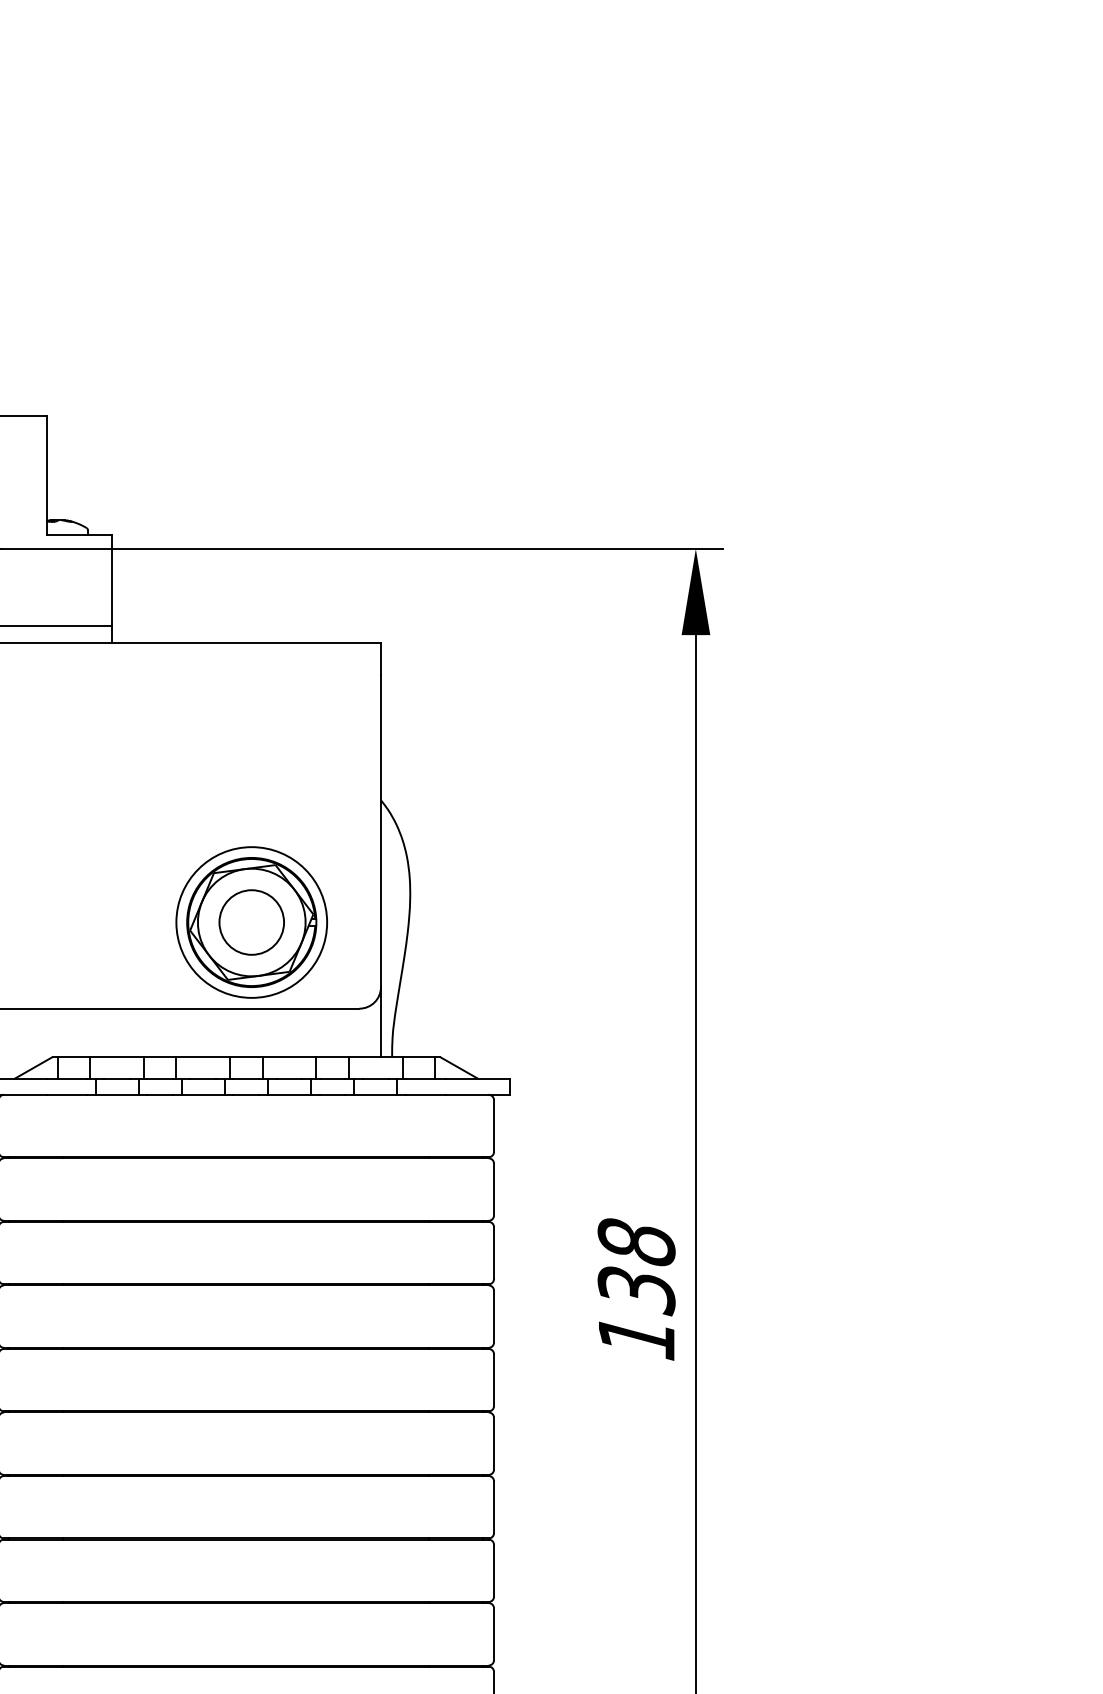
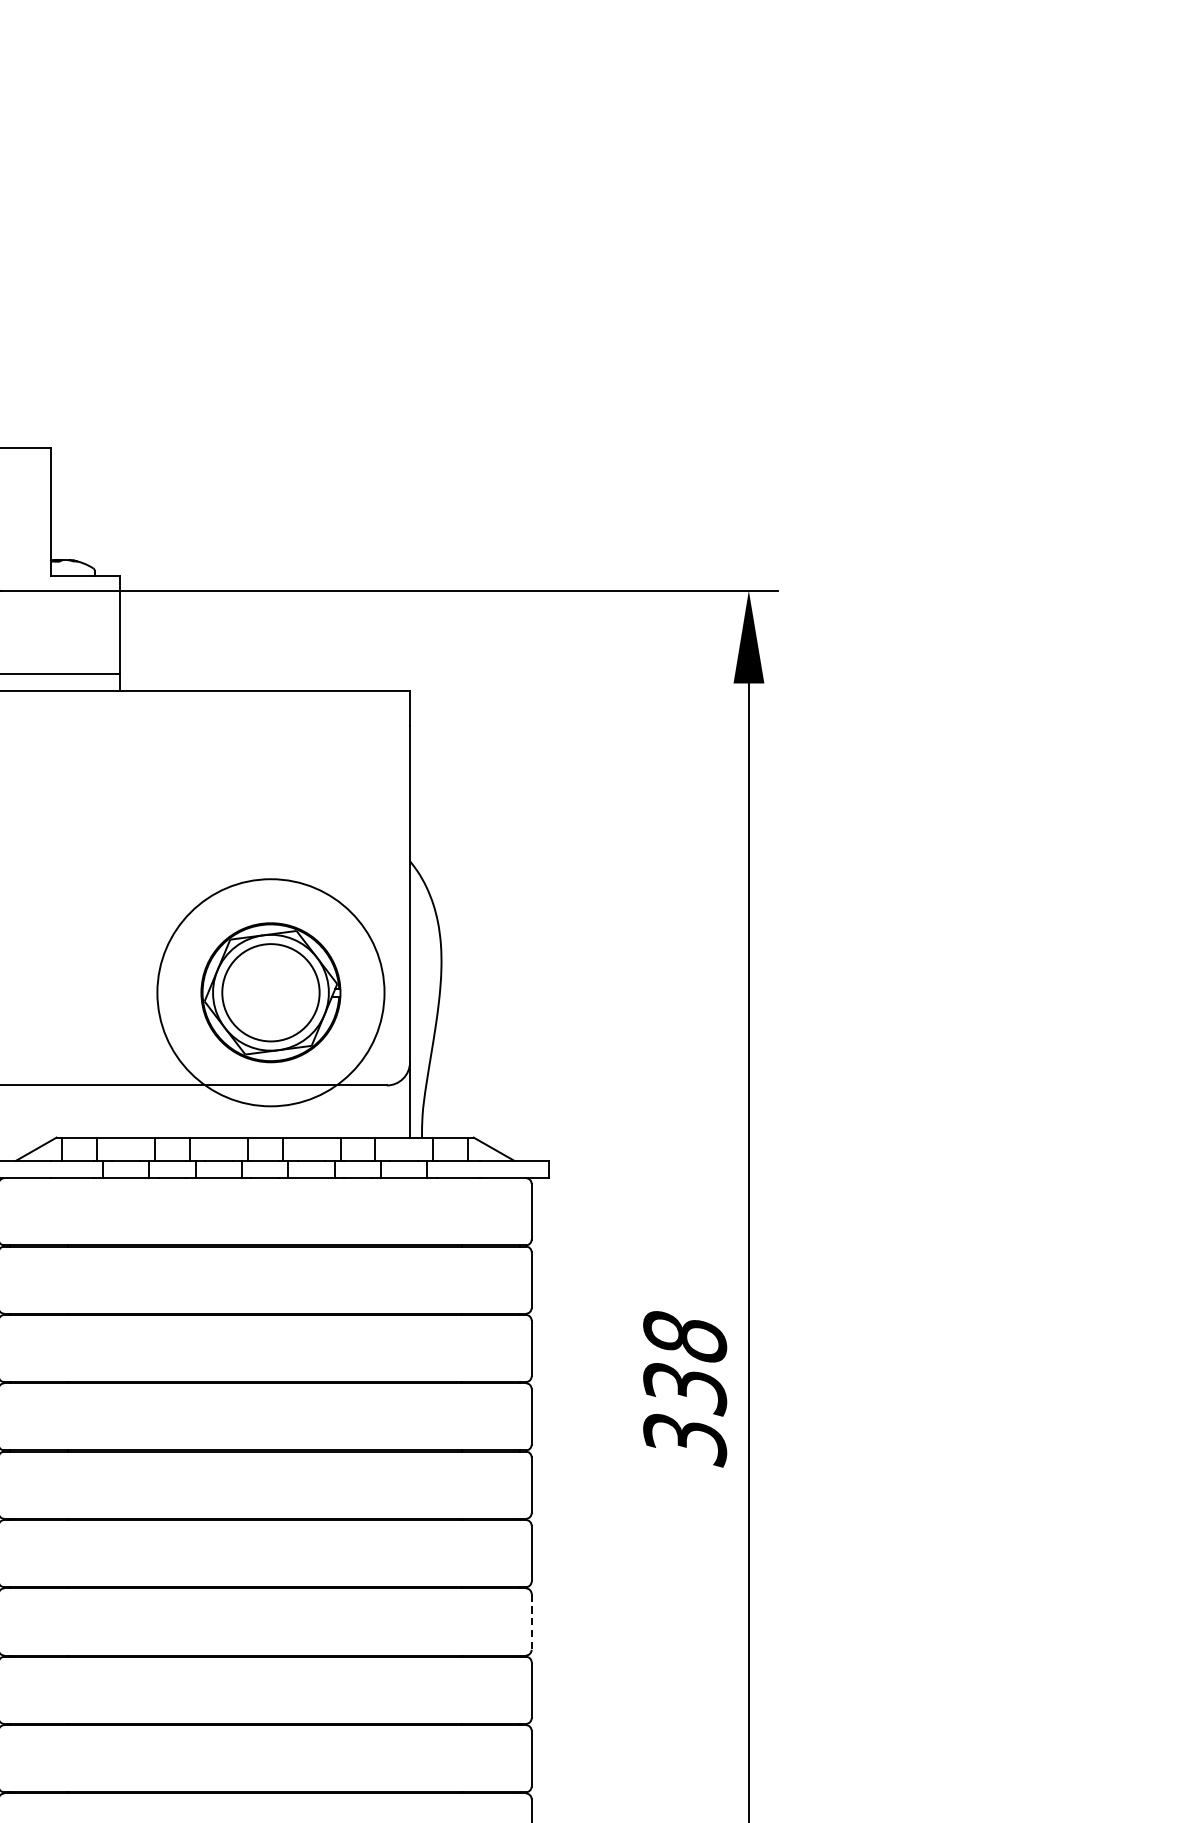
circle: (251, 922) -> (270, 992), size x1.4
circle: (251, 922) -> (270, 992), size x1.4
text: (636, 1338) -> (684, 1440), 138 -> 338
line: (494, 1507) -> (532, 1622), solid -> dashed

